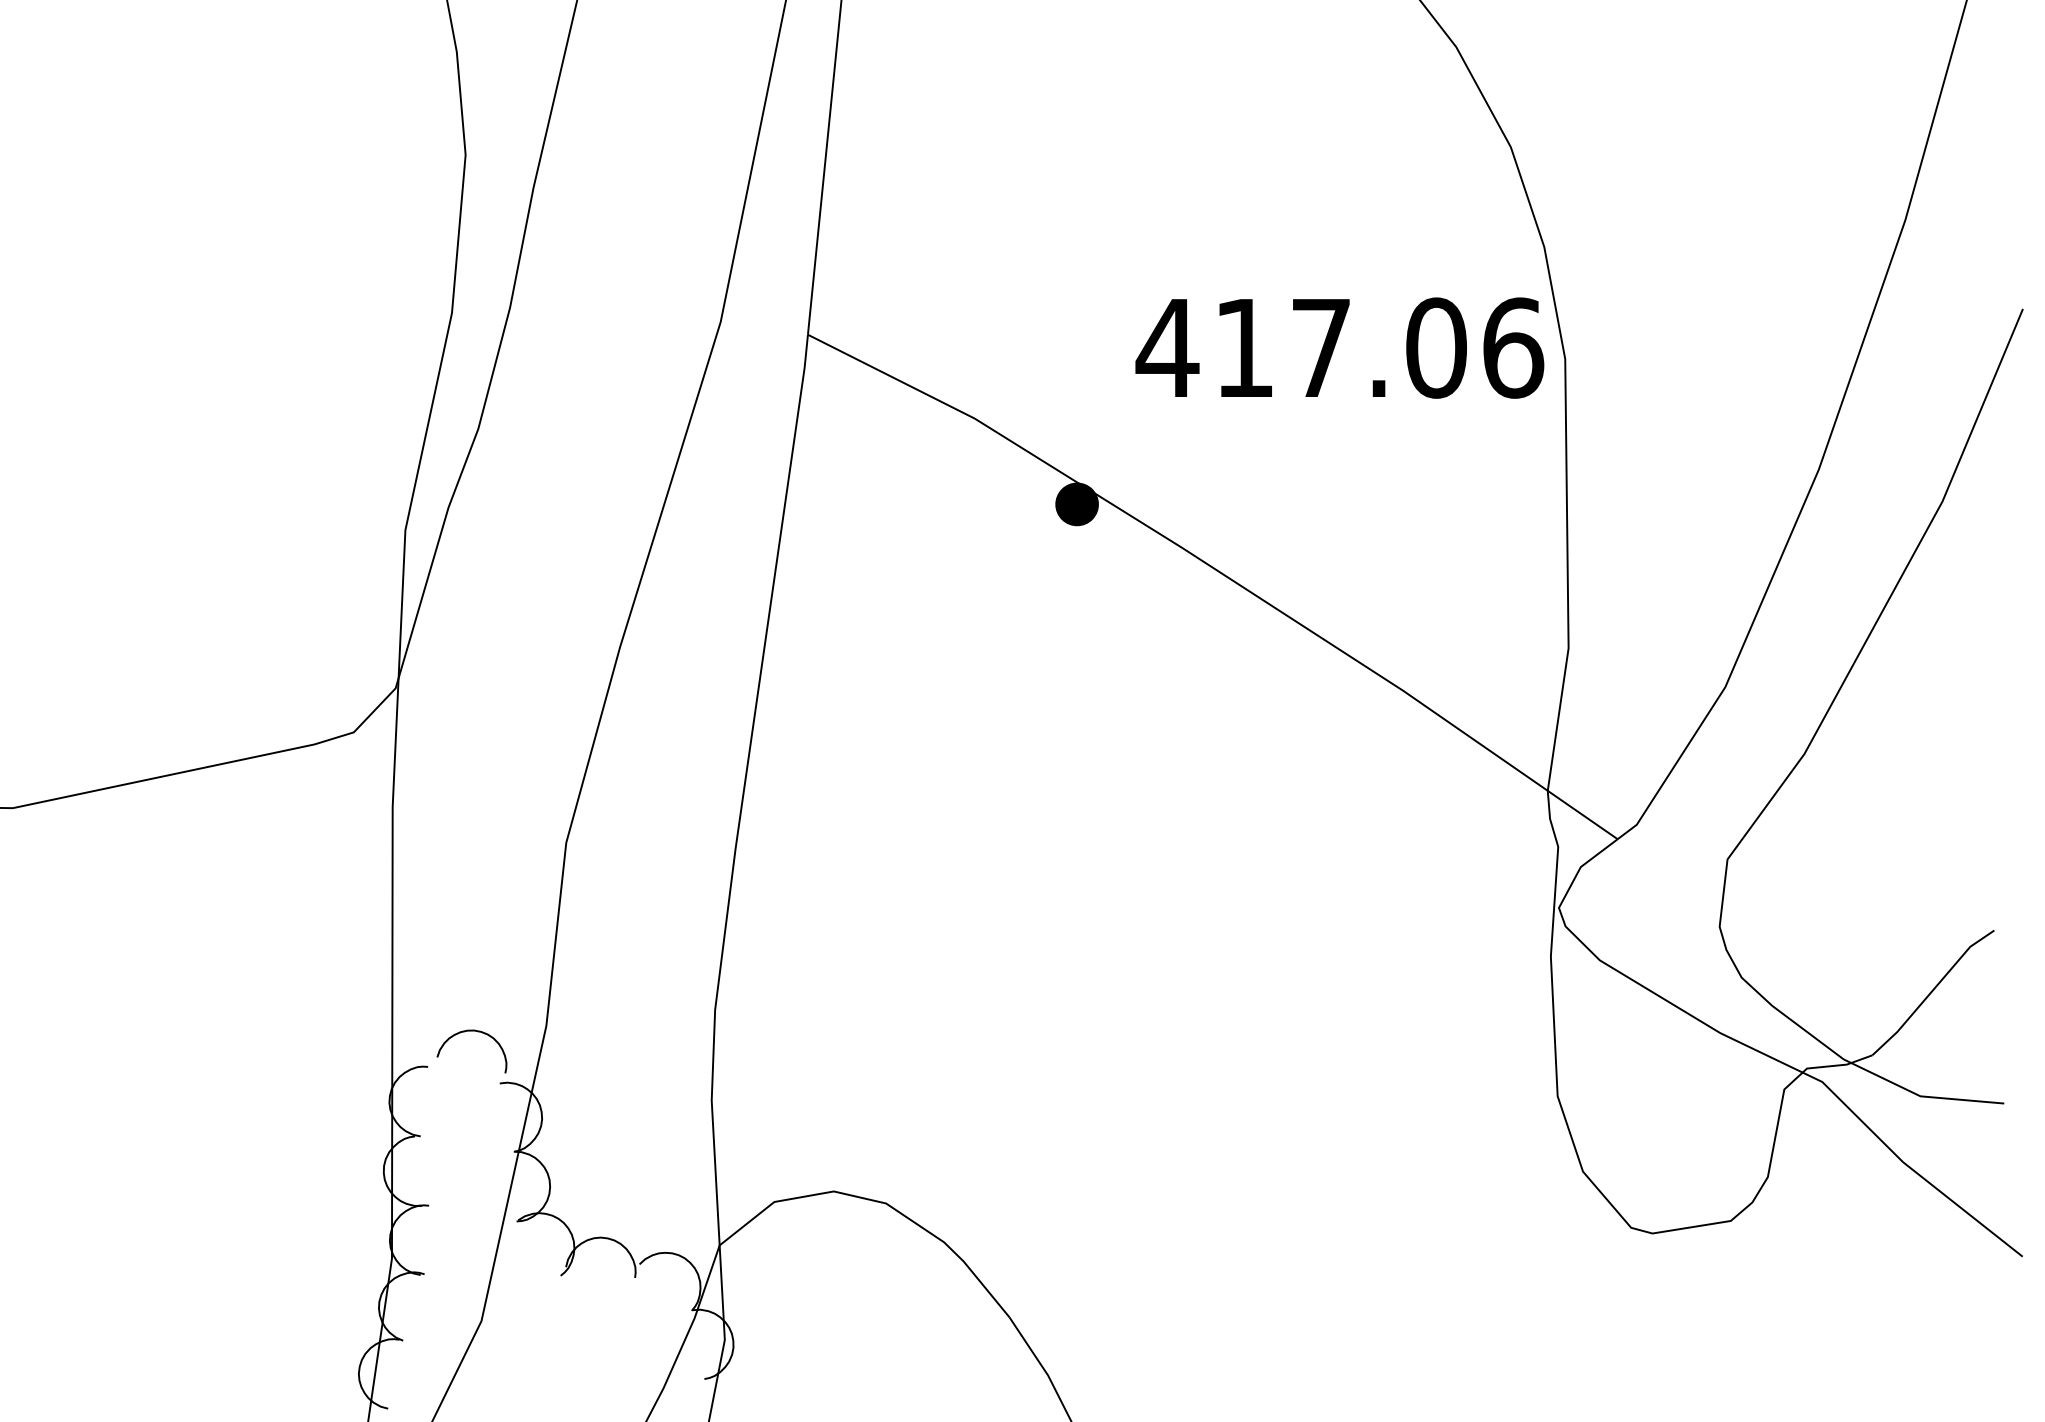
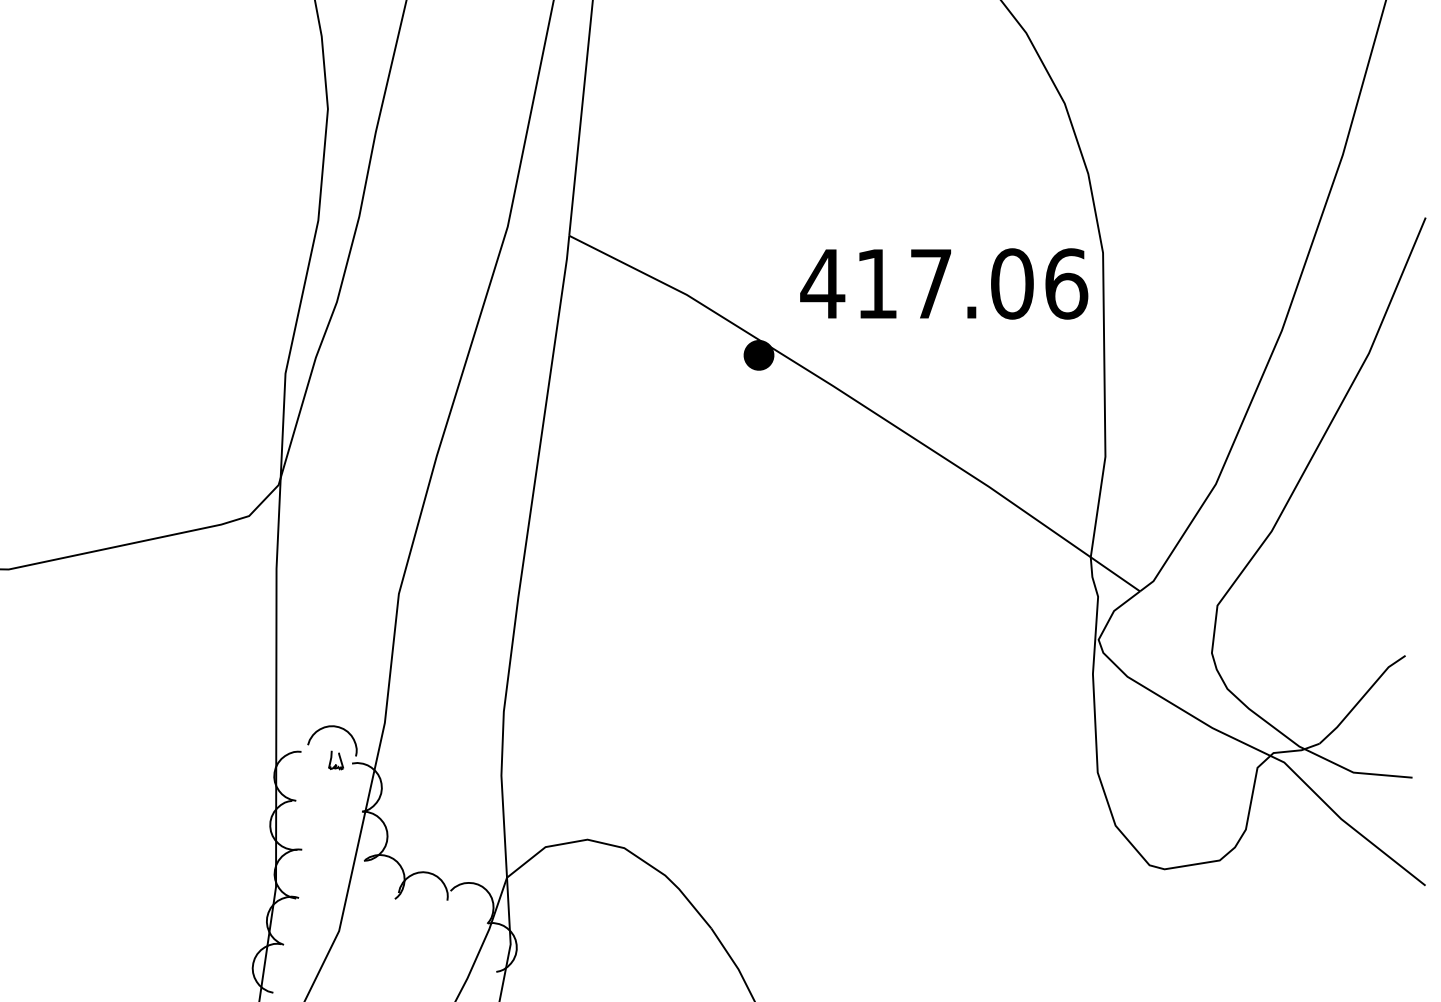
text: (1339, 347) -> (943, 283), moved
part: (477, 1078) -> (336, 760), added

